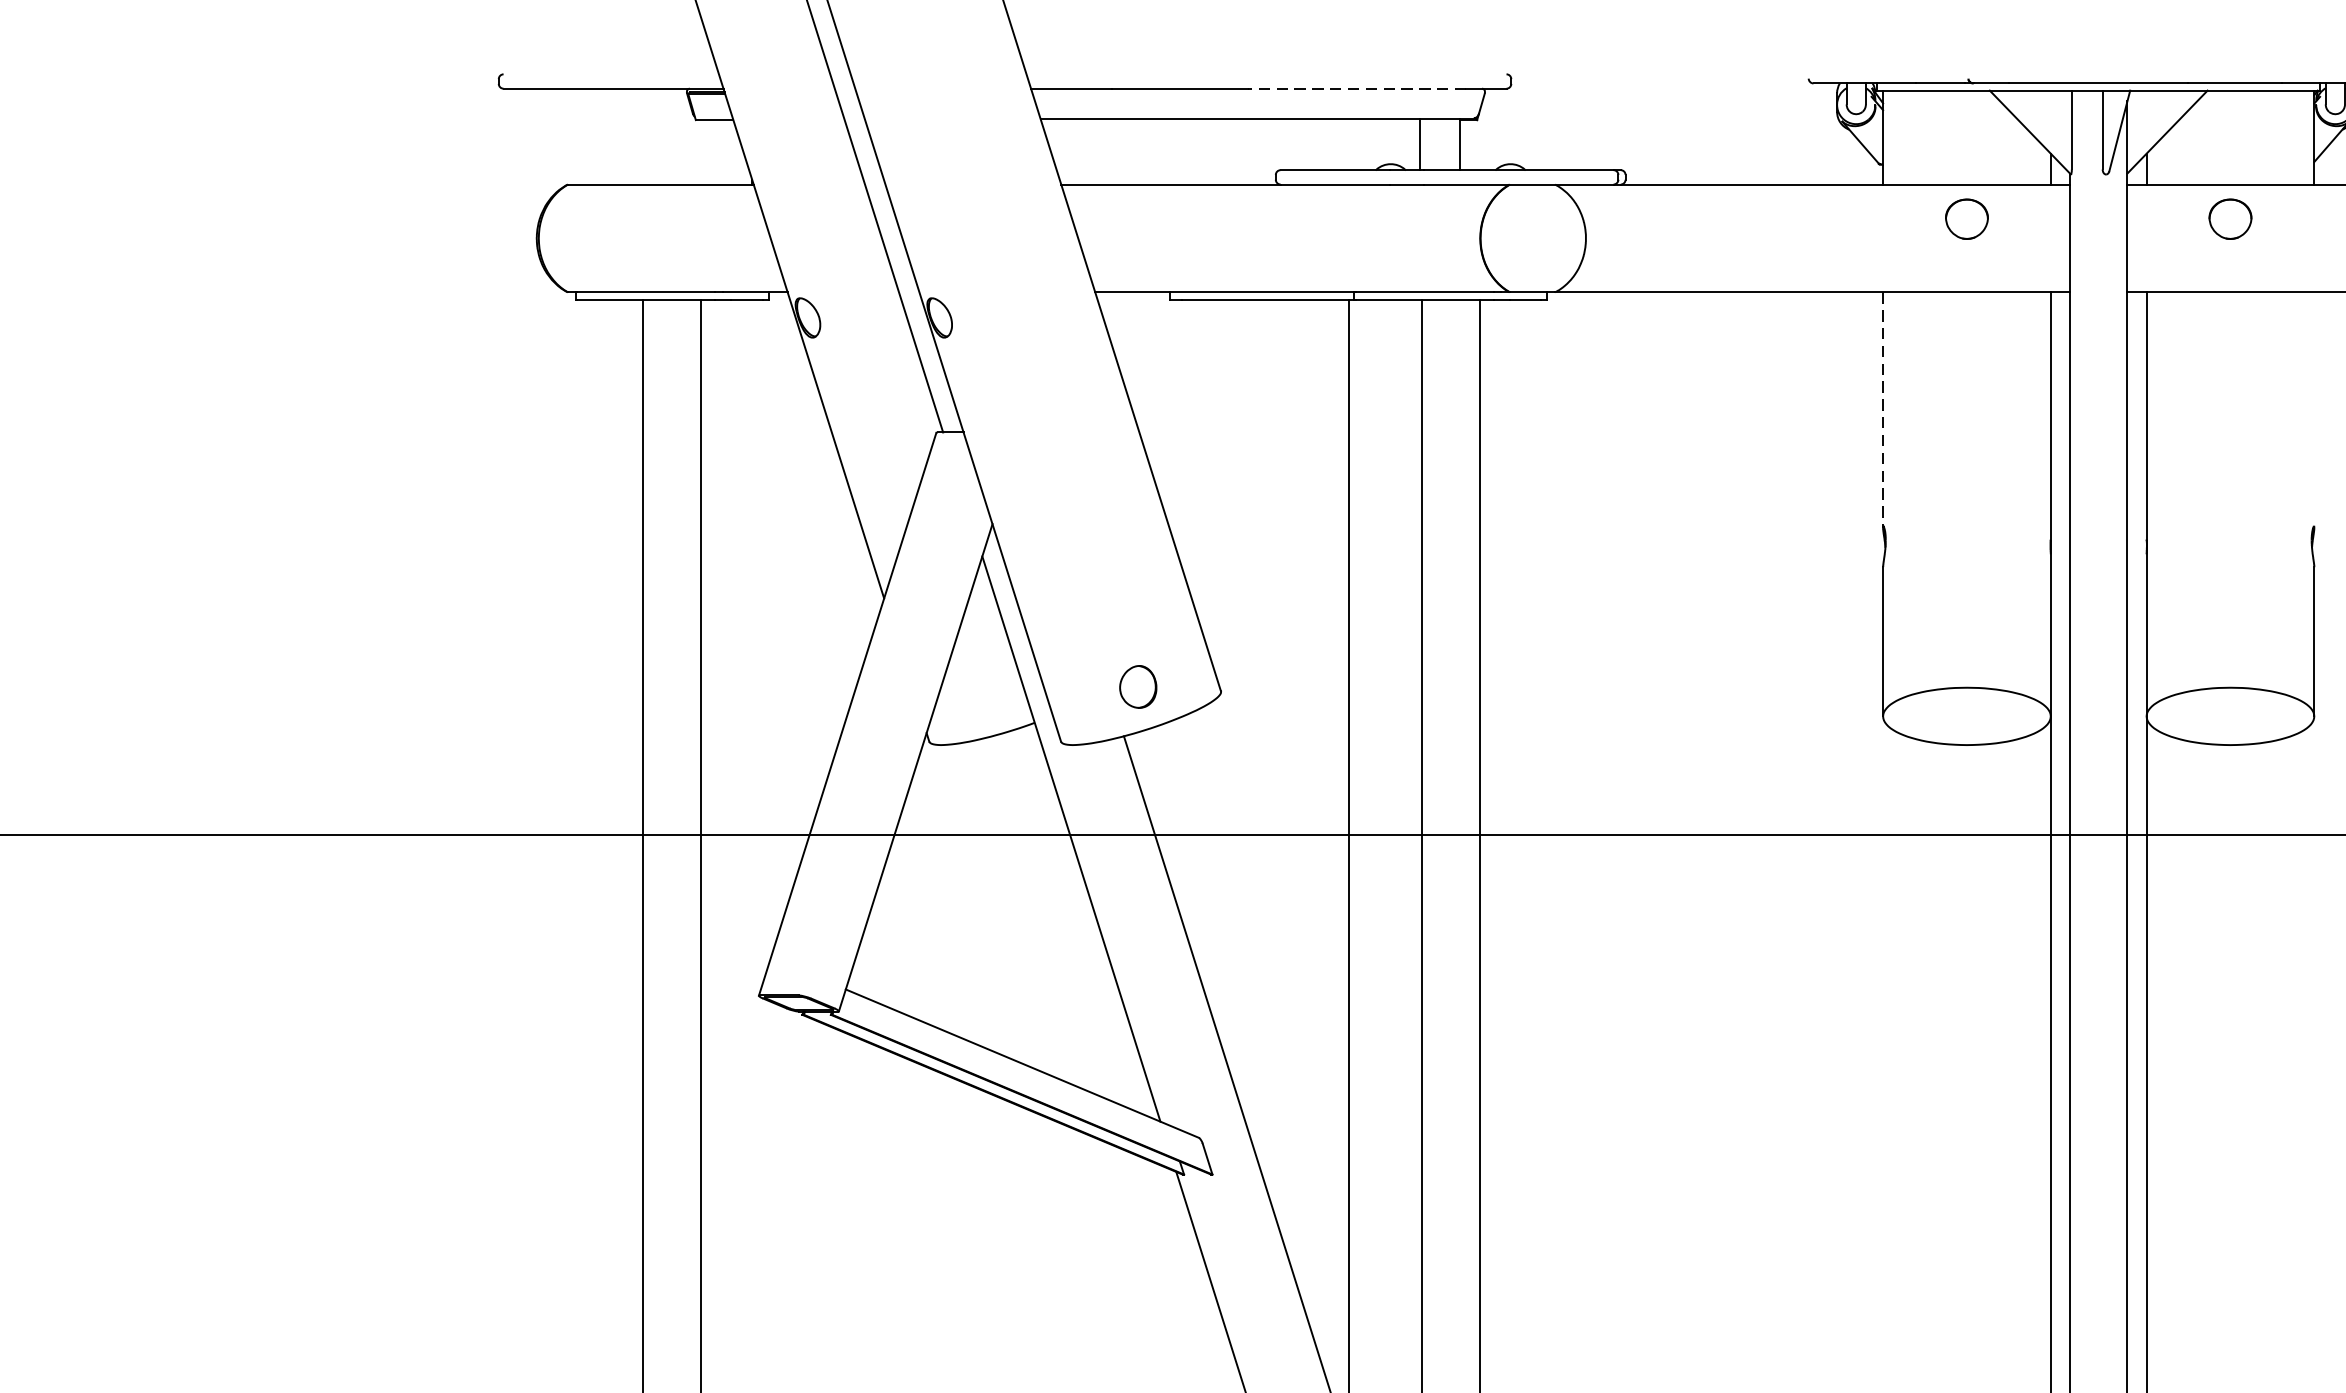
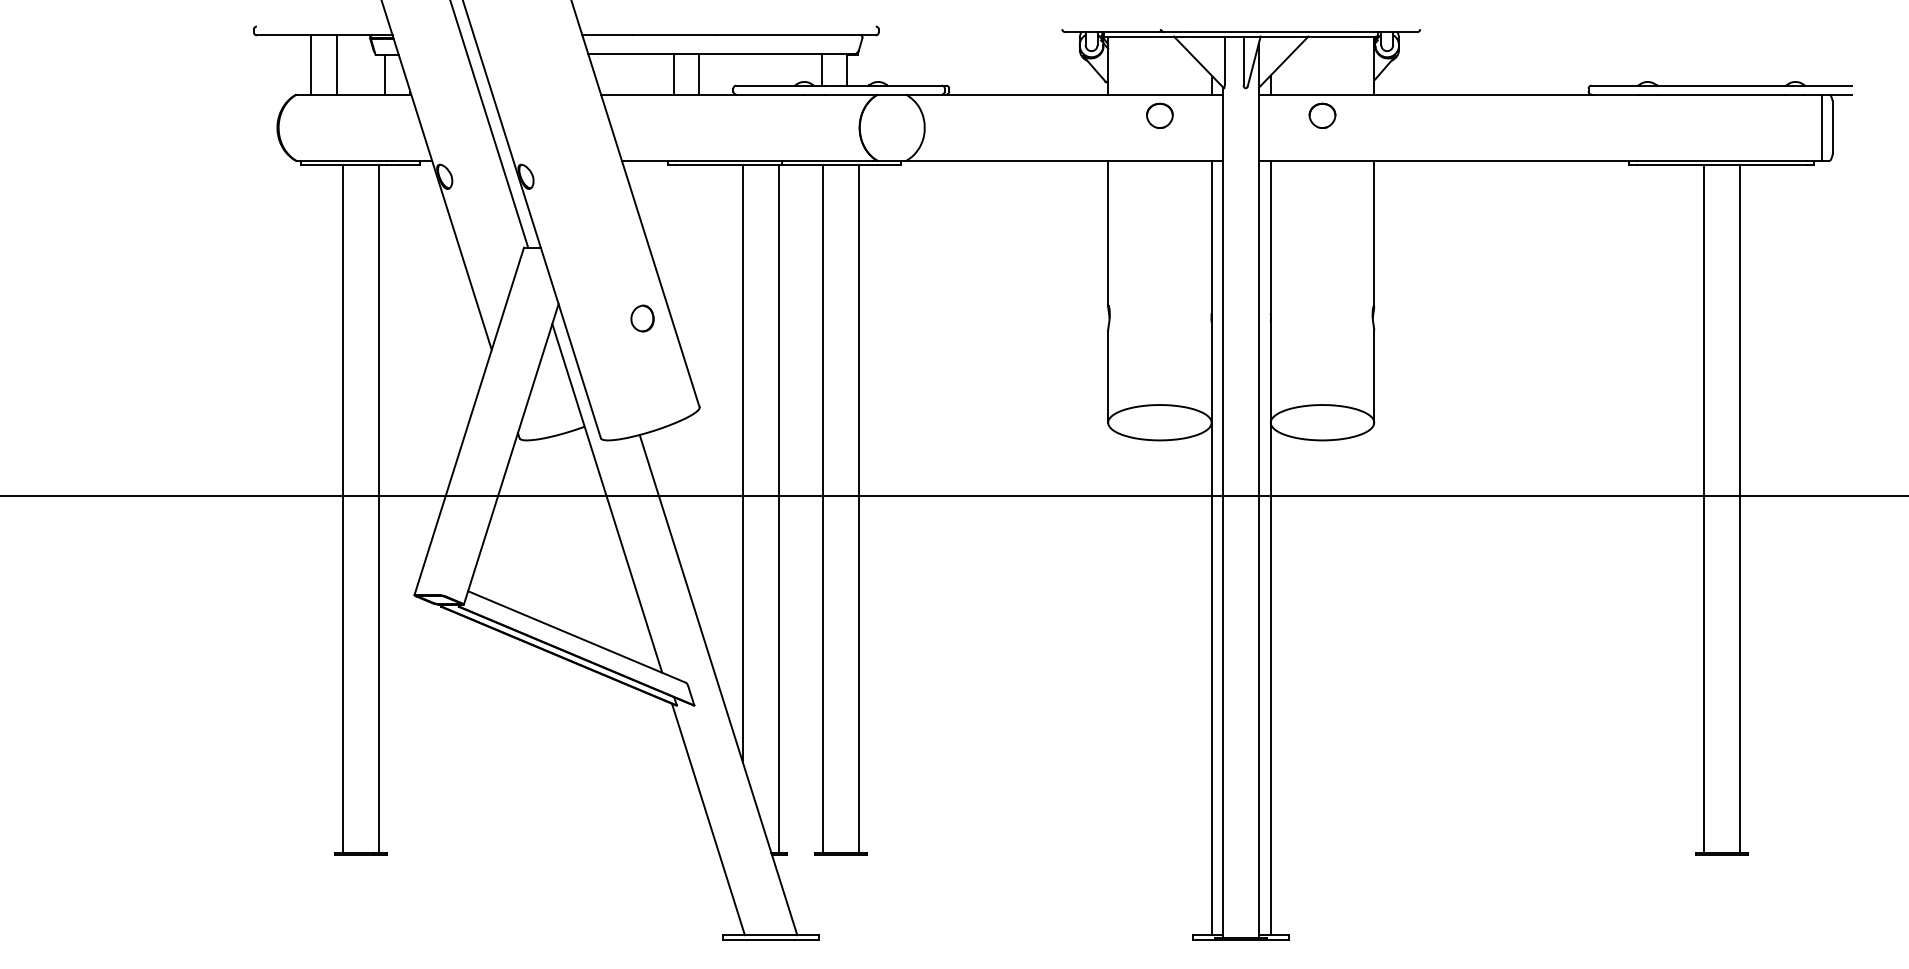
line: (1356, 88) -> (783, 35), dashed -> solid
line: (592, 135) -> (311, 64), added
line: (632, 135) -> (336, 64), added
line: (1180, 150) -> (674, 73), added
line: (1220, 150) -> (699, 73), added
line: (711, 152) -> (385, 74), added
line: (1883, 409) -> (1108, 233), dashed -> solid
line: (2314, 409) -> (1374, 233), added
part: (1138, 686) -> (642, 318), moved
line: (1290, 782) -> (742, 463), added

